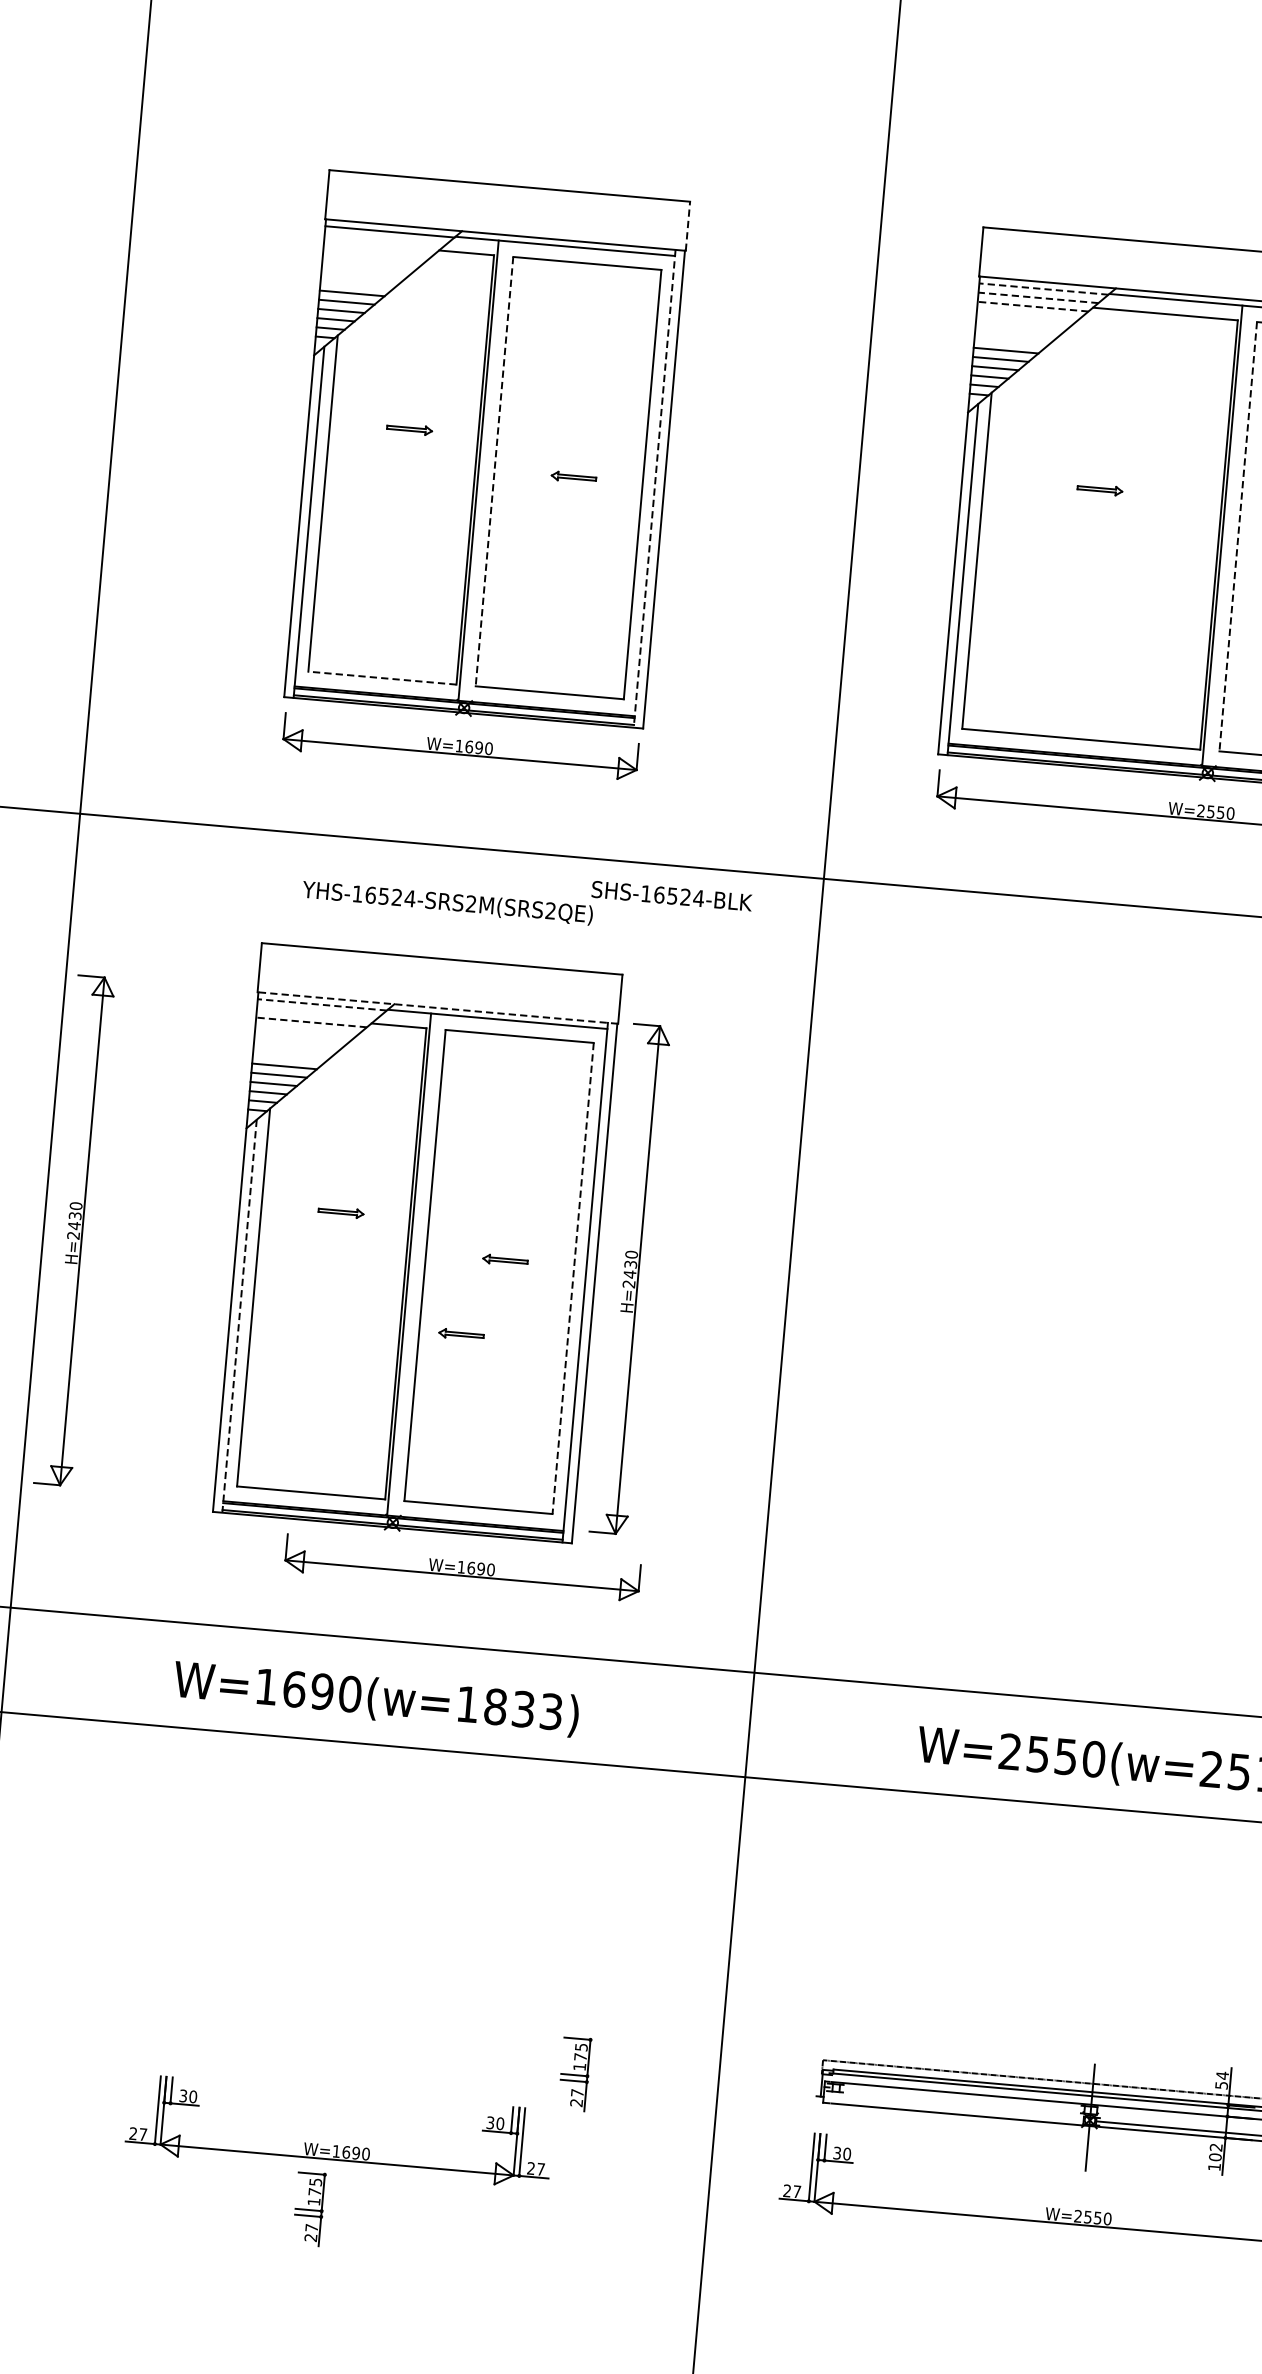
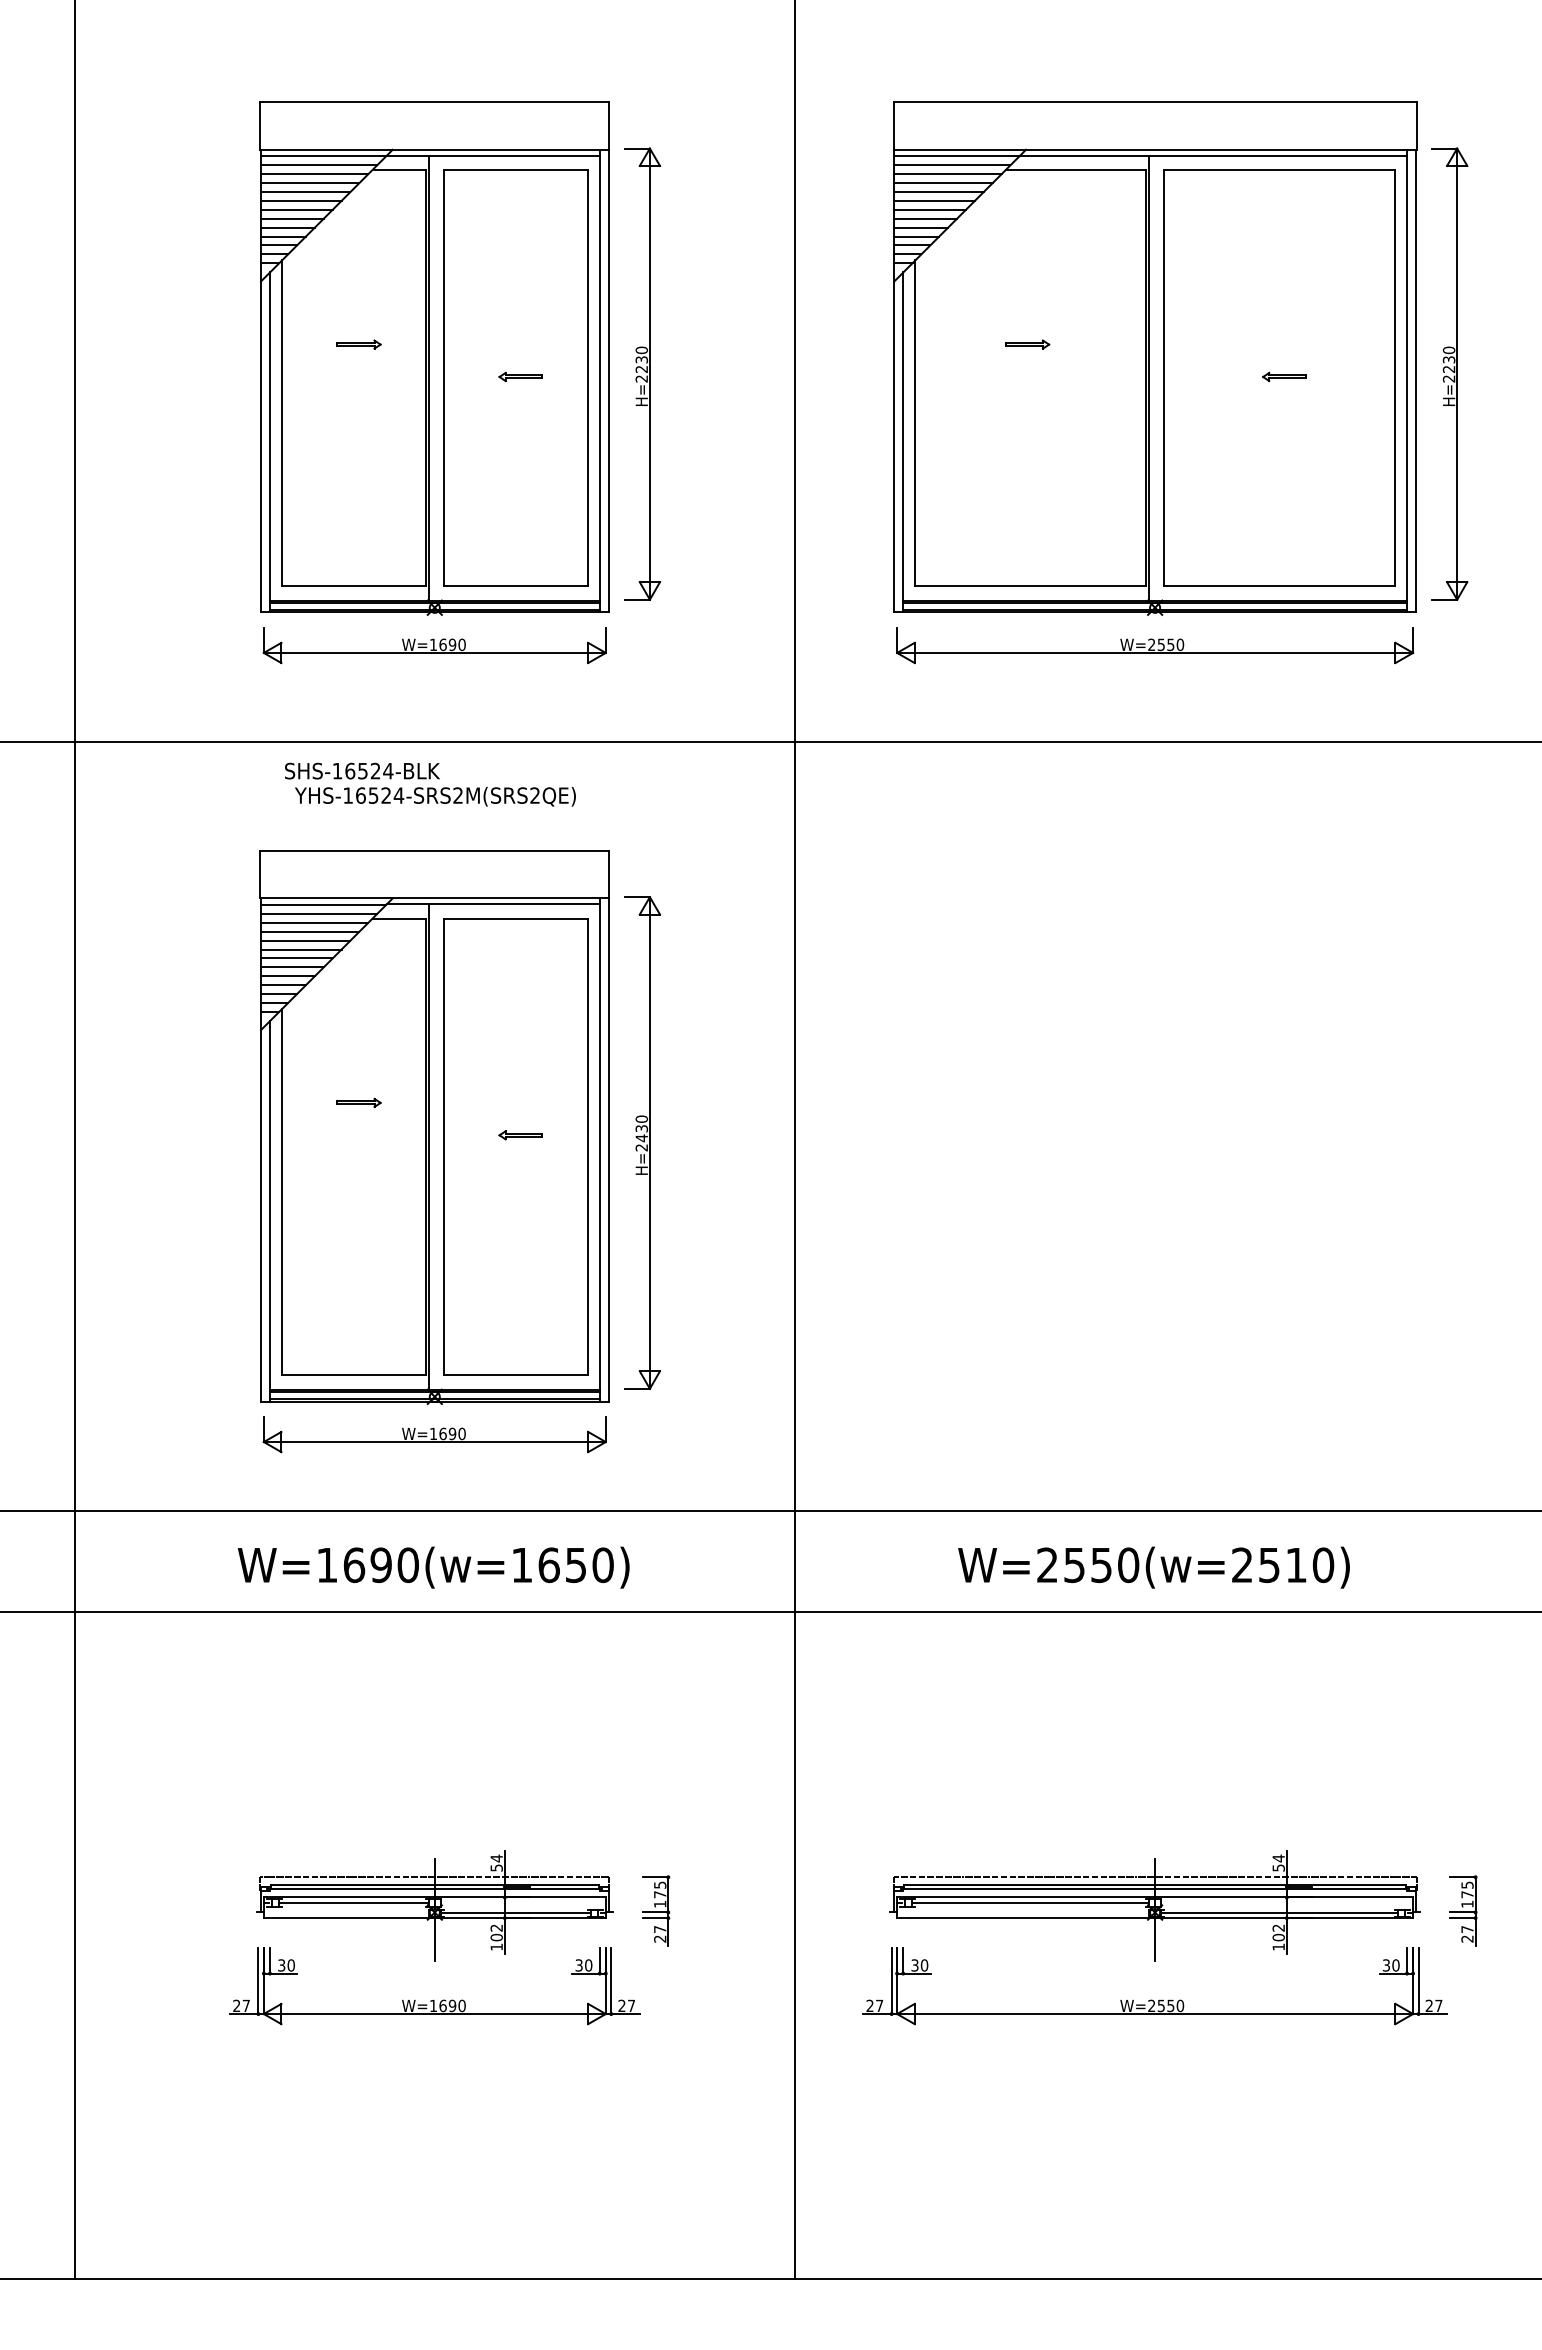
line: (687, 226) -> (609, 126), dashed -> solid
line: (385, 240) -> (319, 165), added
line: (379, 249) -> (314, 174), added
line: (374, 258) -> (310, 183), added
line: (368, 267) -> (305, 192), added
line: (363, 275) -> (301, 200), added
line: (357, 284) -> (296, 209), added
line: (1043, 289) -> (956, 156), dashed -> solid
line: (1037, 297) -> (951, 165), dashed -> solid
line: (1032, 306) -> (947, 174), dashed -> solid
line: (1027, 315) -> (943, 183), added
line: (1021, 324) -> (938, 192), added
line: (1016, 332) -> (934, 200), added
line: (1010, 341) -> (929, 209), added
line: (494, 472) -> (444, 378), dashed -> solid
part: (699, 484) -> (642, 373), added
line: (654, 489) -> (599, 381), dashed -> solid
line: (1238, 537) -> (1164, 378), dashed -> solid
line: (382, 677) -> (353, 585), dashed -> solid
text: (672, 895) -> (362, 770), moved
line: (322, 1005) -> (323, 905), dashed -> solid
line: (437, 1008) -> (434, 898), dashed -> solid
line: (317, 1013) -> (319, 913), added
line: (311, 1022) -> (314, 922), dashed -> solid
line: (306, 1030) -> (310, 931), added
line: (300, 1039) -> (305, 940), added
line: (295, 1048) -> (301, 949), added
line: (289, 1057) -> (296, 958), added
part: (74, 1230) -> (104, 1142), removed
line: (573, 1279) -> (587, 1147), dashed -> solid
line: (239, 1316) -> (270, 1211), dashed -> solid
part: (460, 1334) -> (484, 1210), removed
part: (462, 1567) -> (434, 1434), moved
text: (522, 1709) -> (575, 1565), W=1690(w=1833) -> W=1690(w=1650)
part: (346, 2047) -> (434, 1905), added
line: (962, 2098) -> (1030, 1902), added
part: (309, 2208) -> (412, 2062), removed

